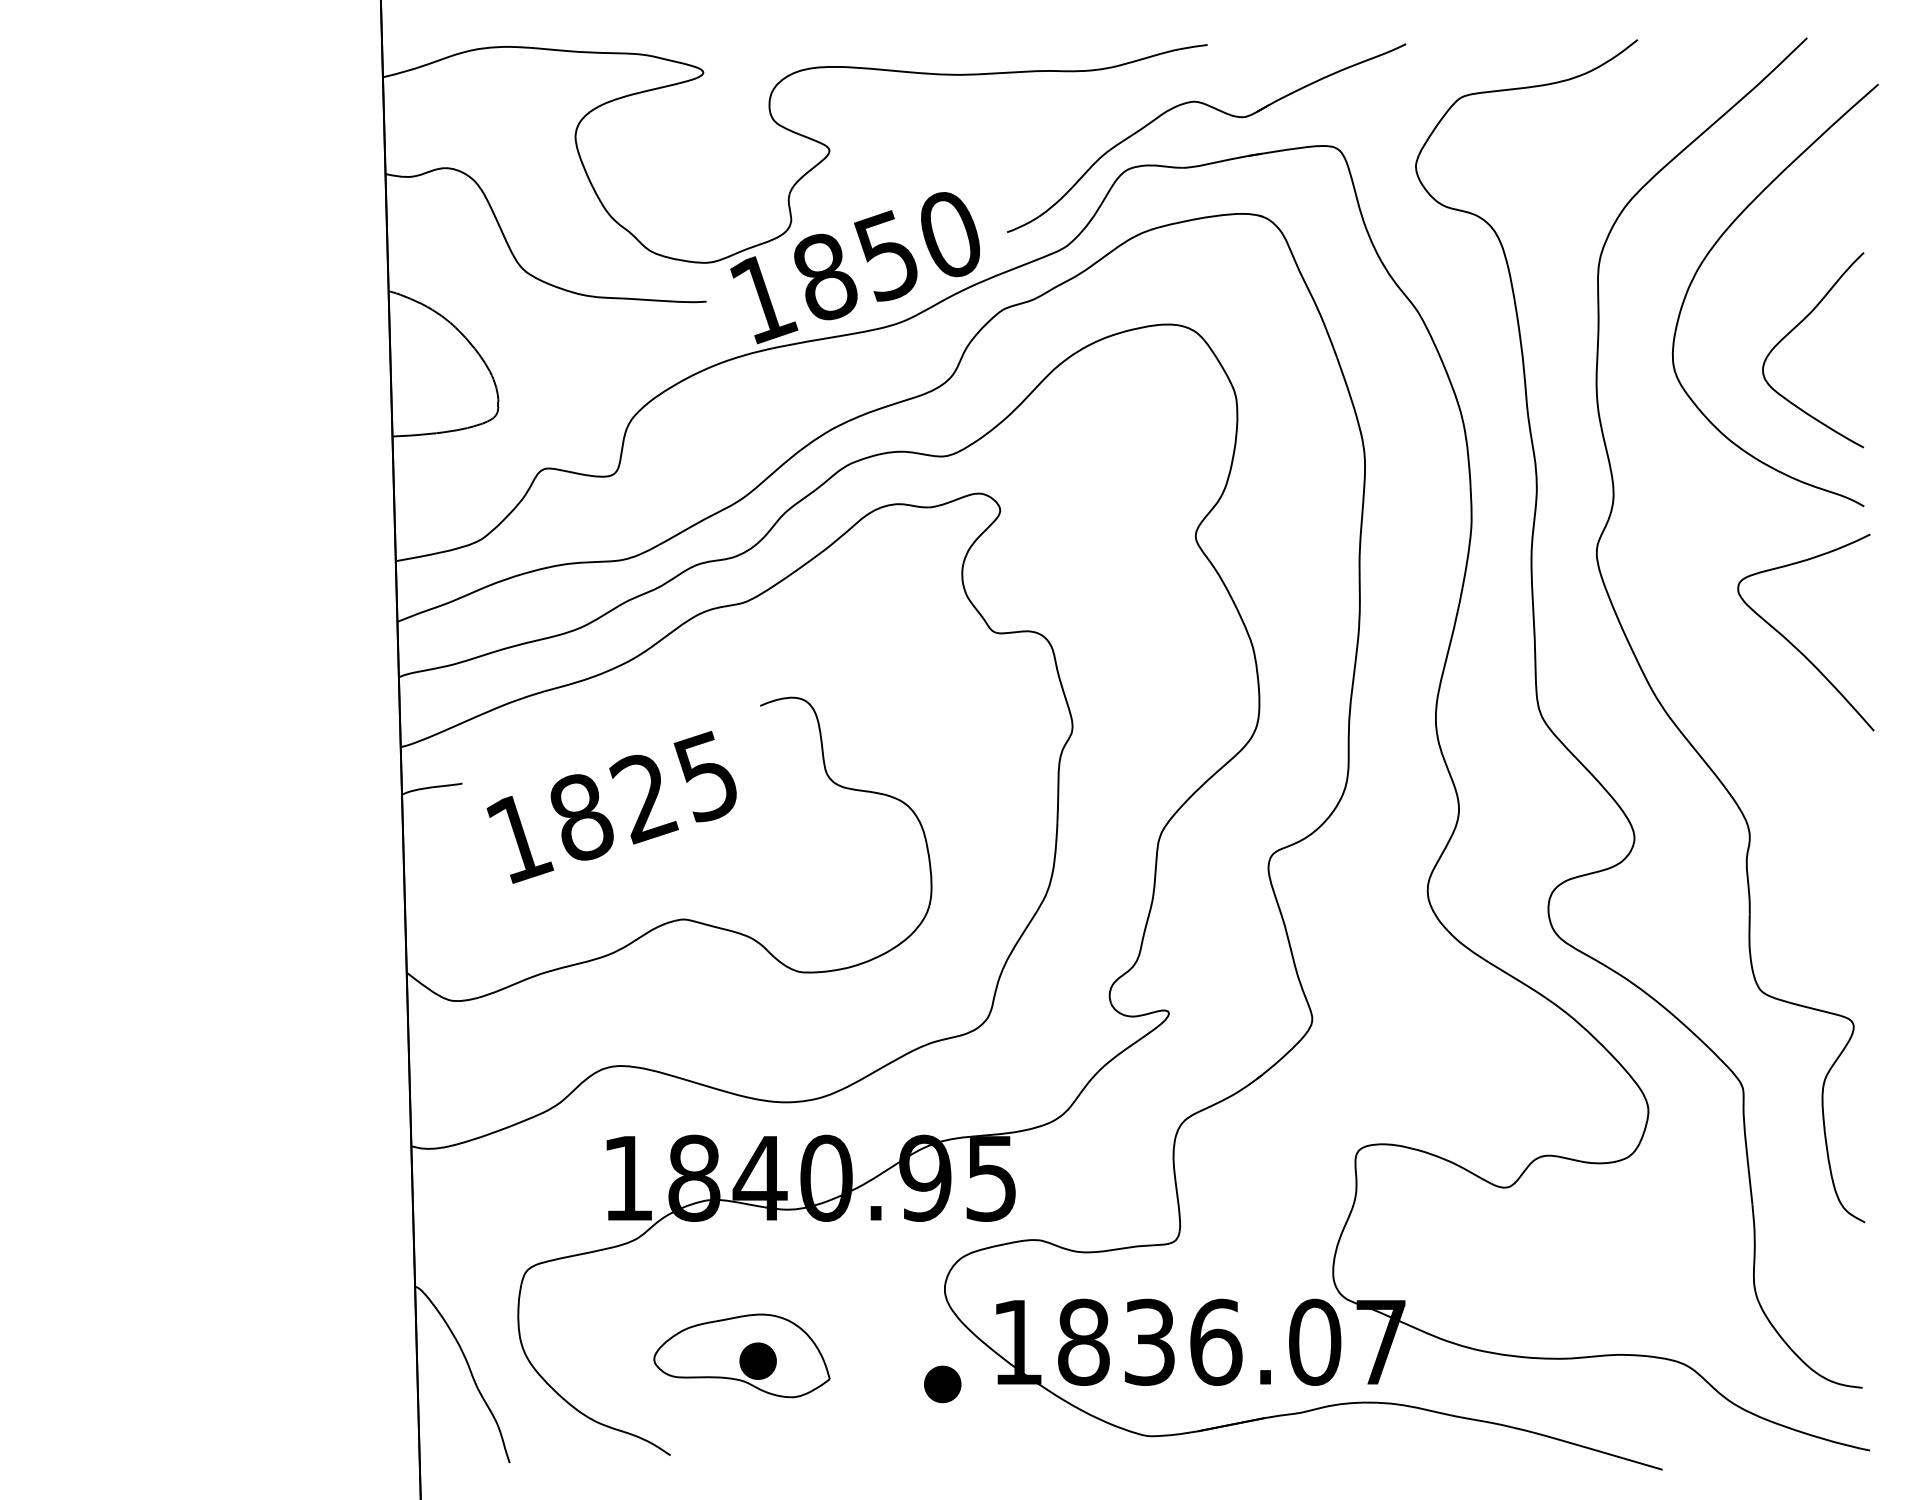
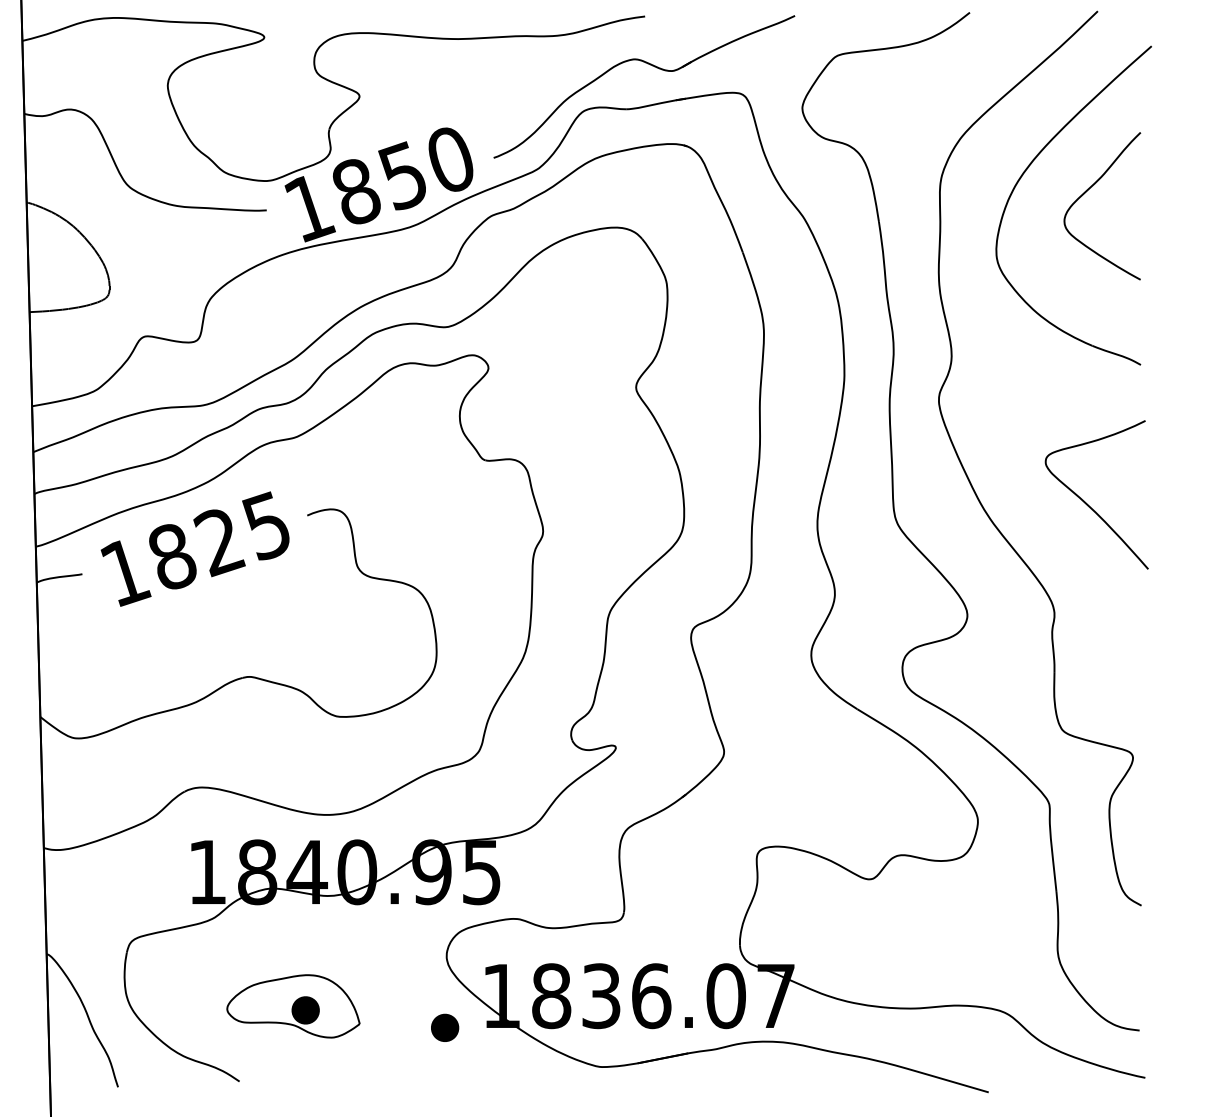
curve: (1793, 330) -> (1087, 191), moved
curve: (1793, 644) -> (1087, 503), moved
text: (611, 806) -> (194, 548), moved

